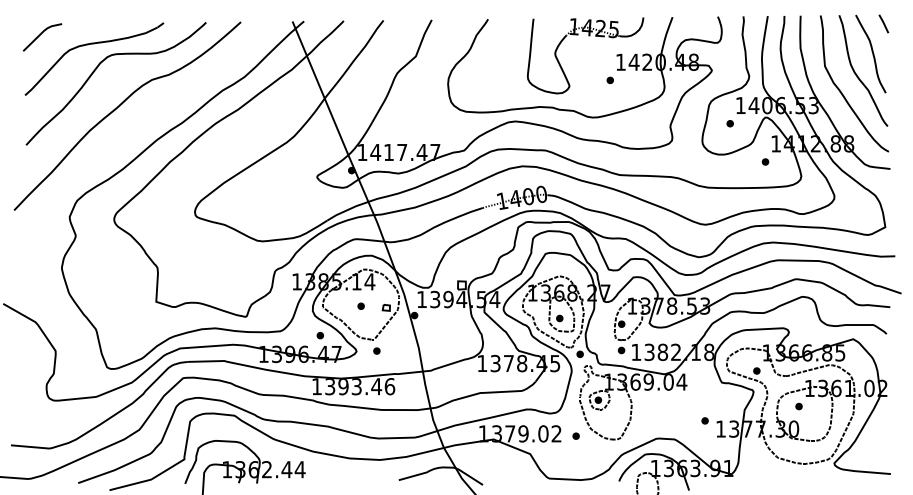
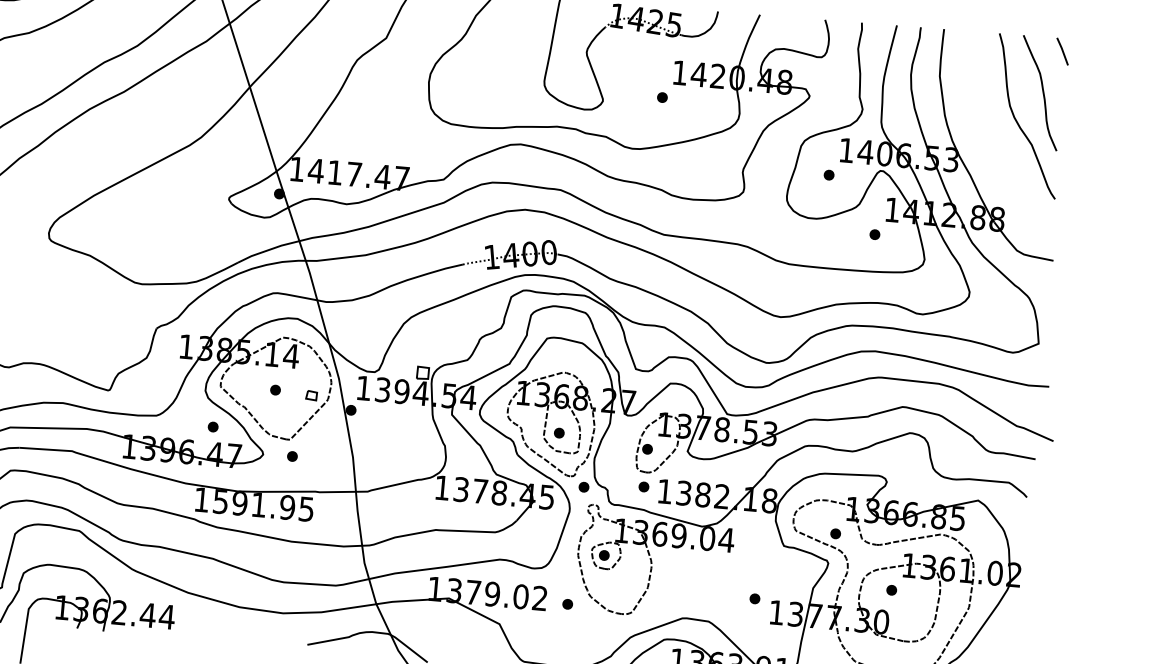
curve: (842, 92) -> (994, 144), removed
text: (360, 386) -> (264, 505), 1393.46 -> 1591.95

